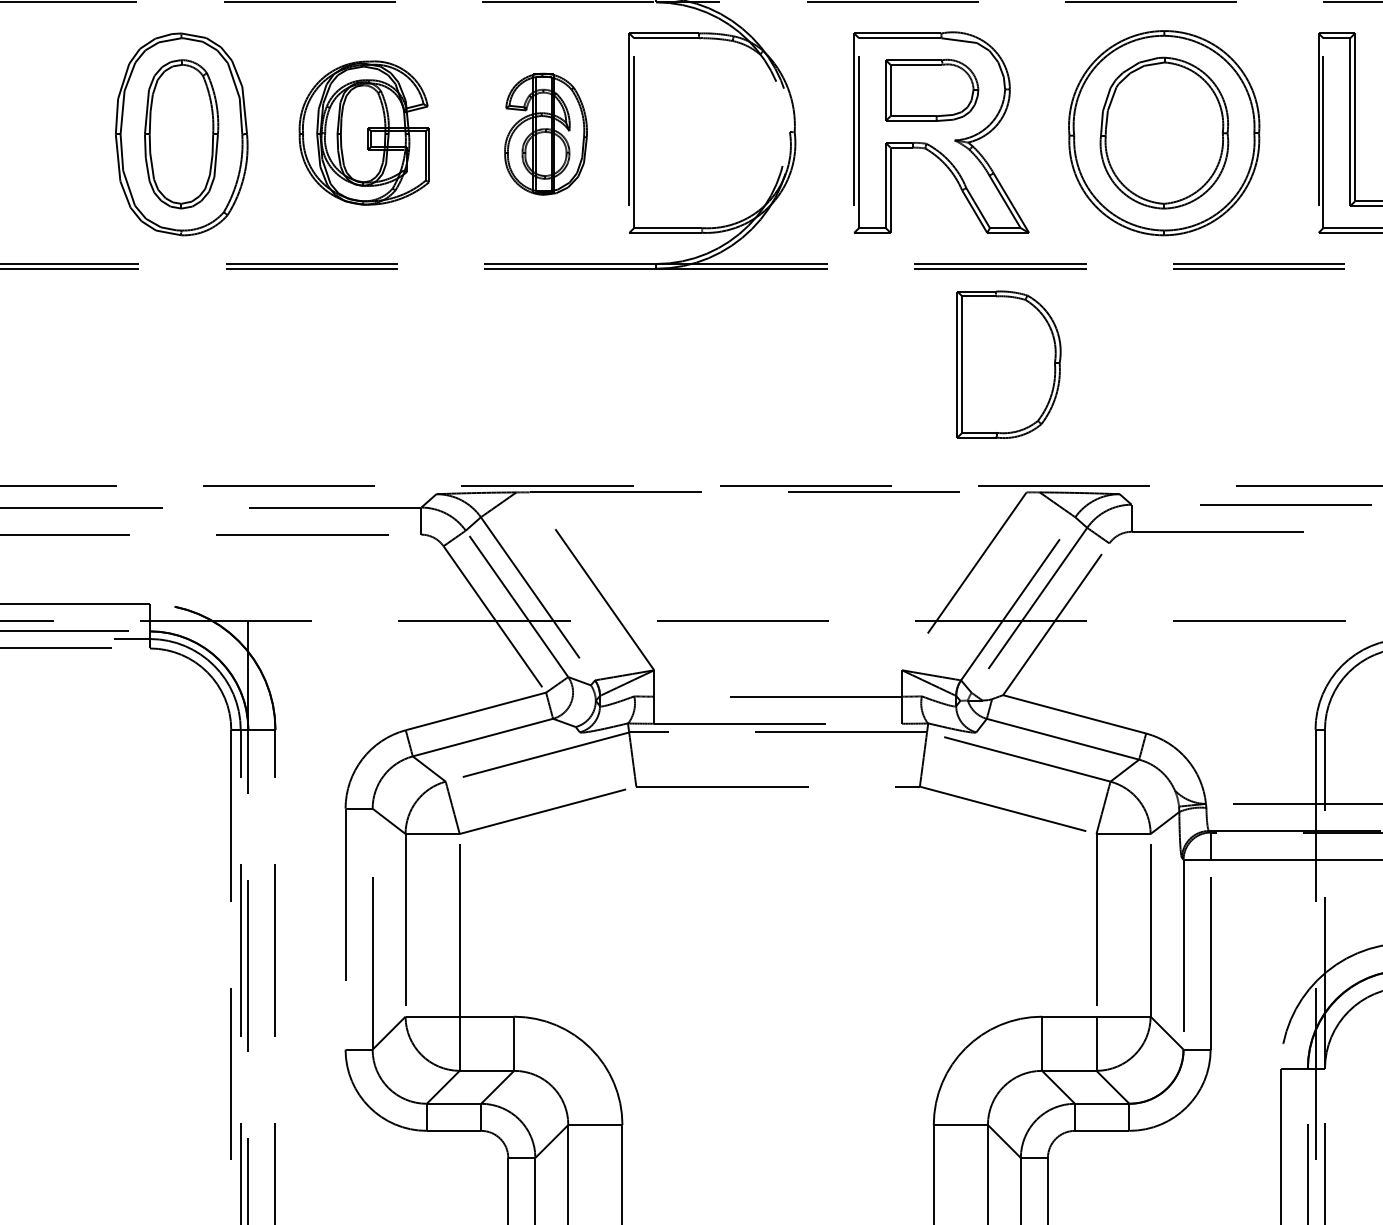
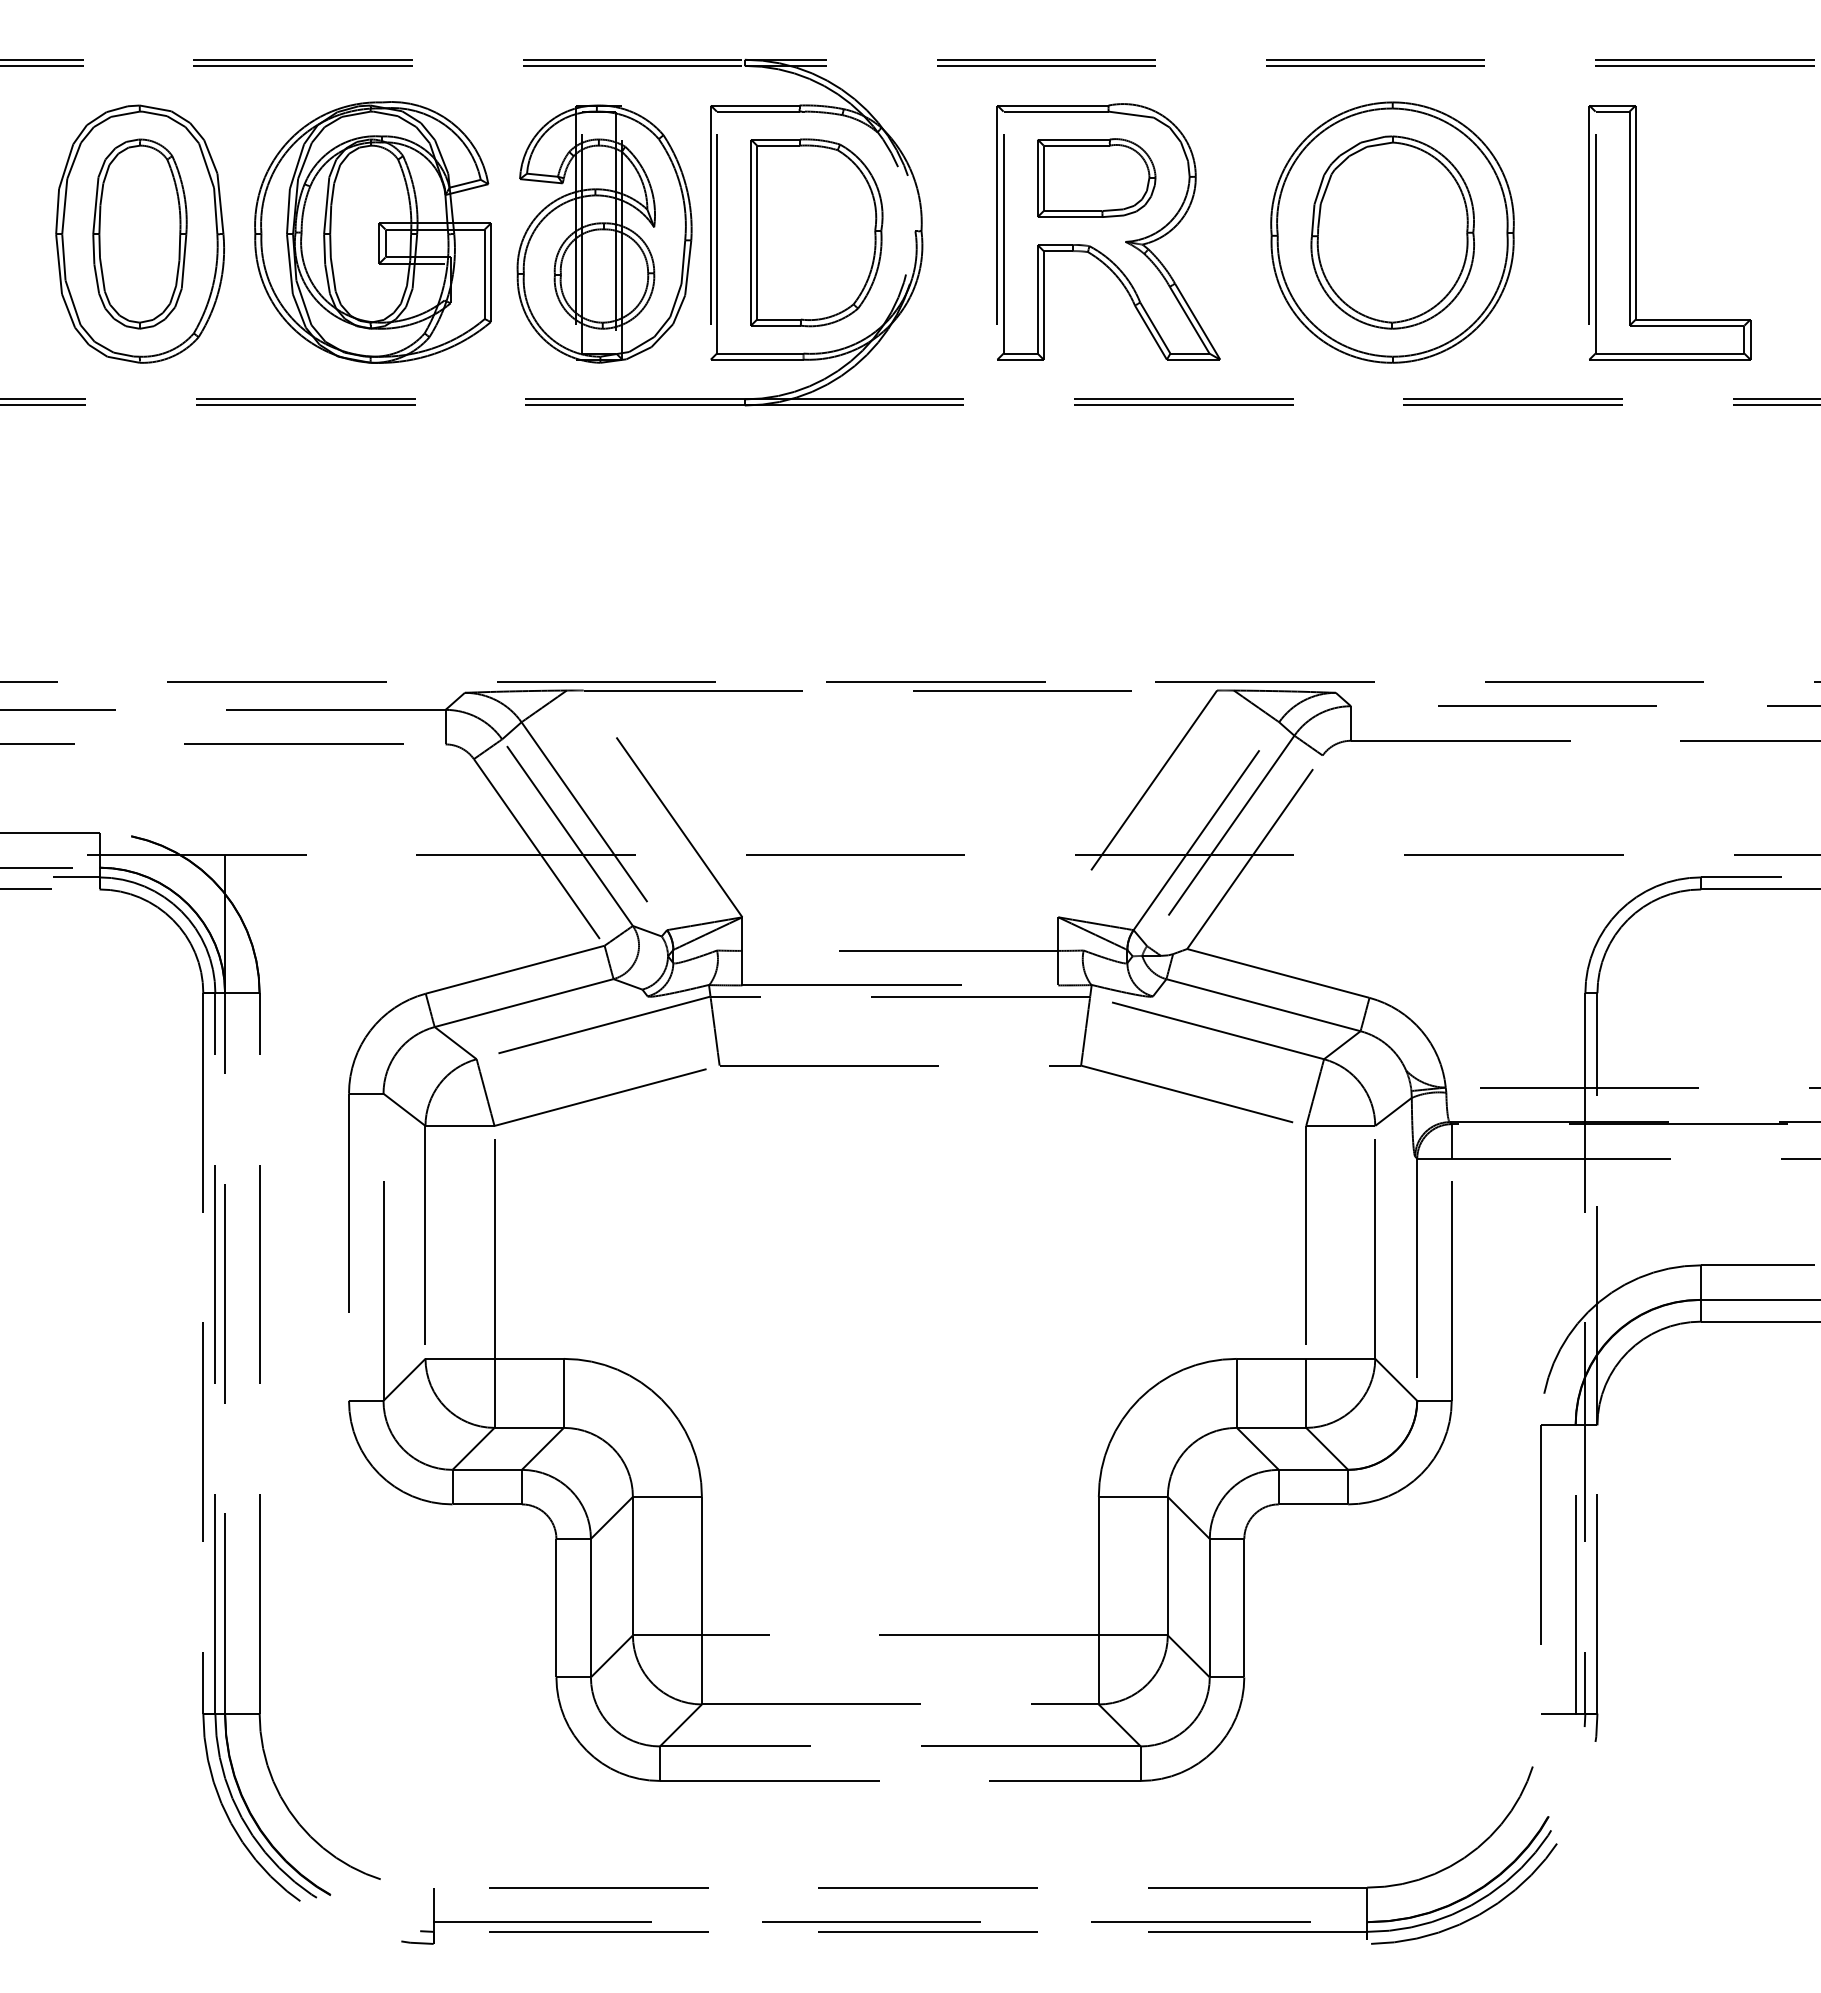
part: (364, 133) -> (372, 232), size x1.43
part: (546, 133) -> (604, 233), size x1.67
part: (1008, 364) -> (816, 232), moved

